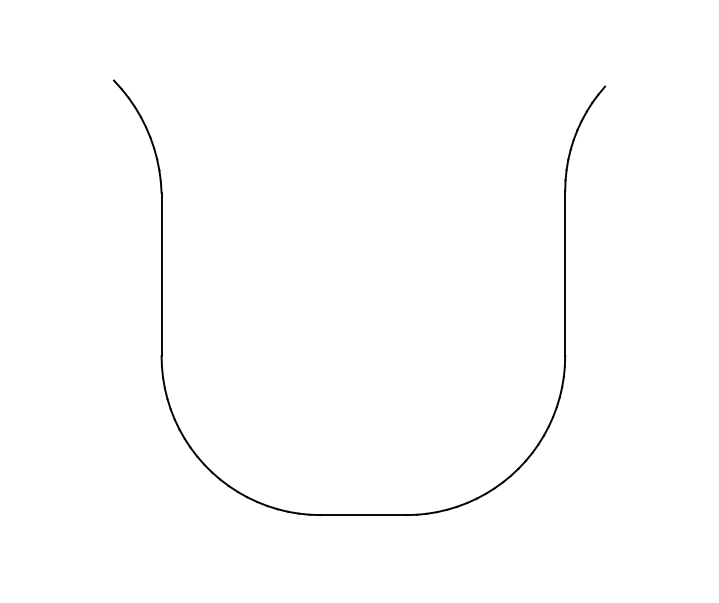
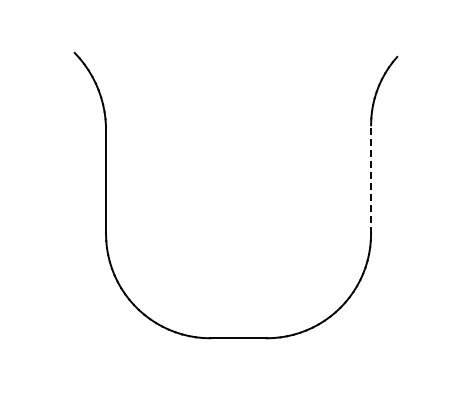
line: (565, 273) -> (371, 179), solid -> dashed

